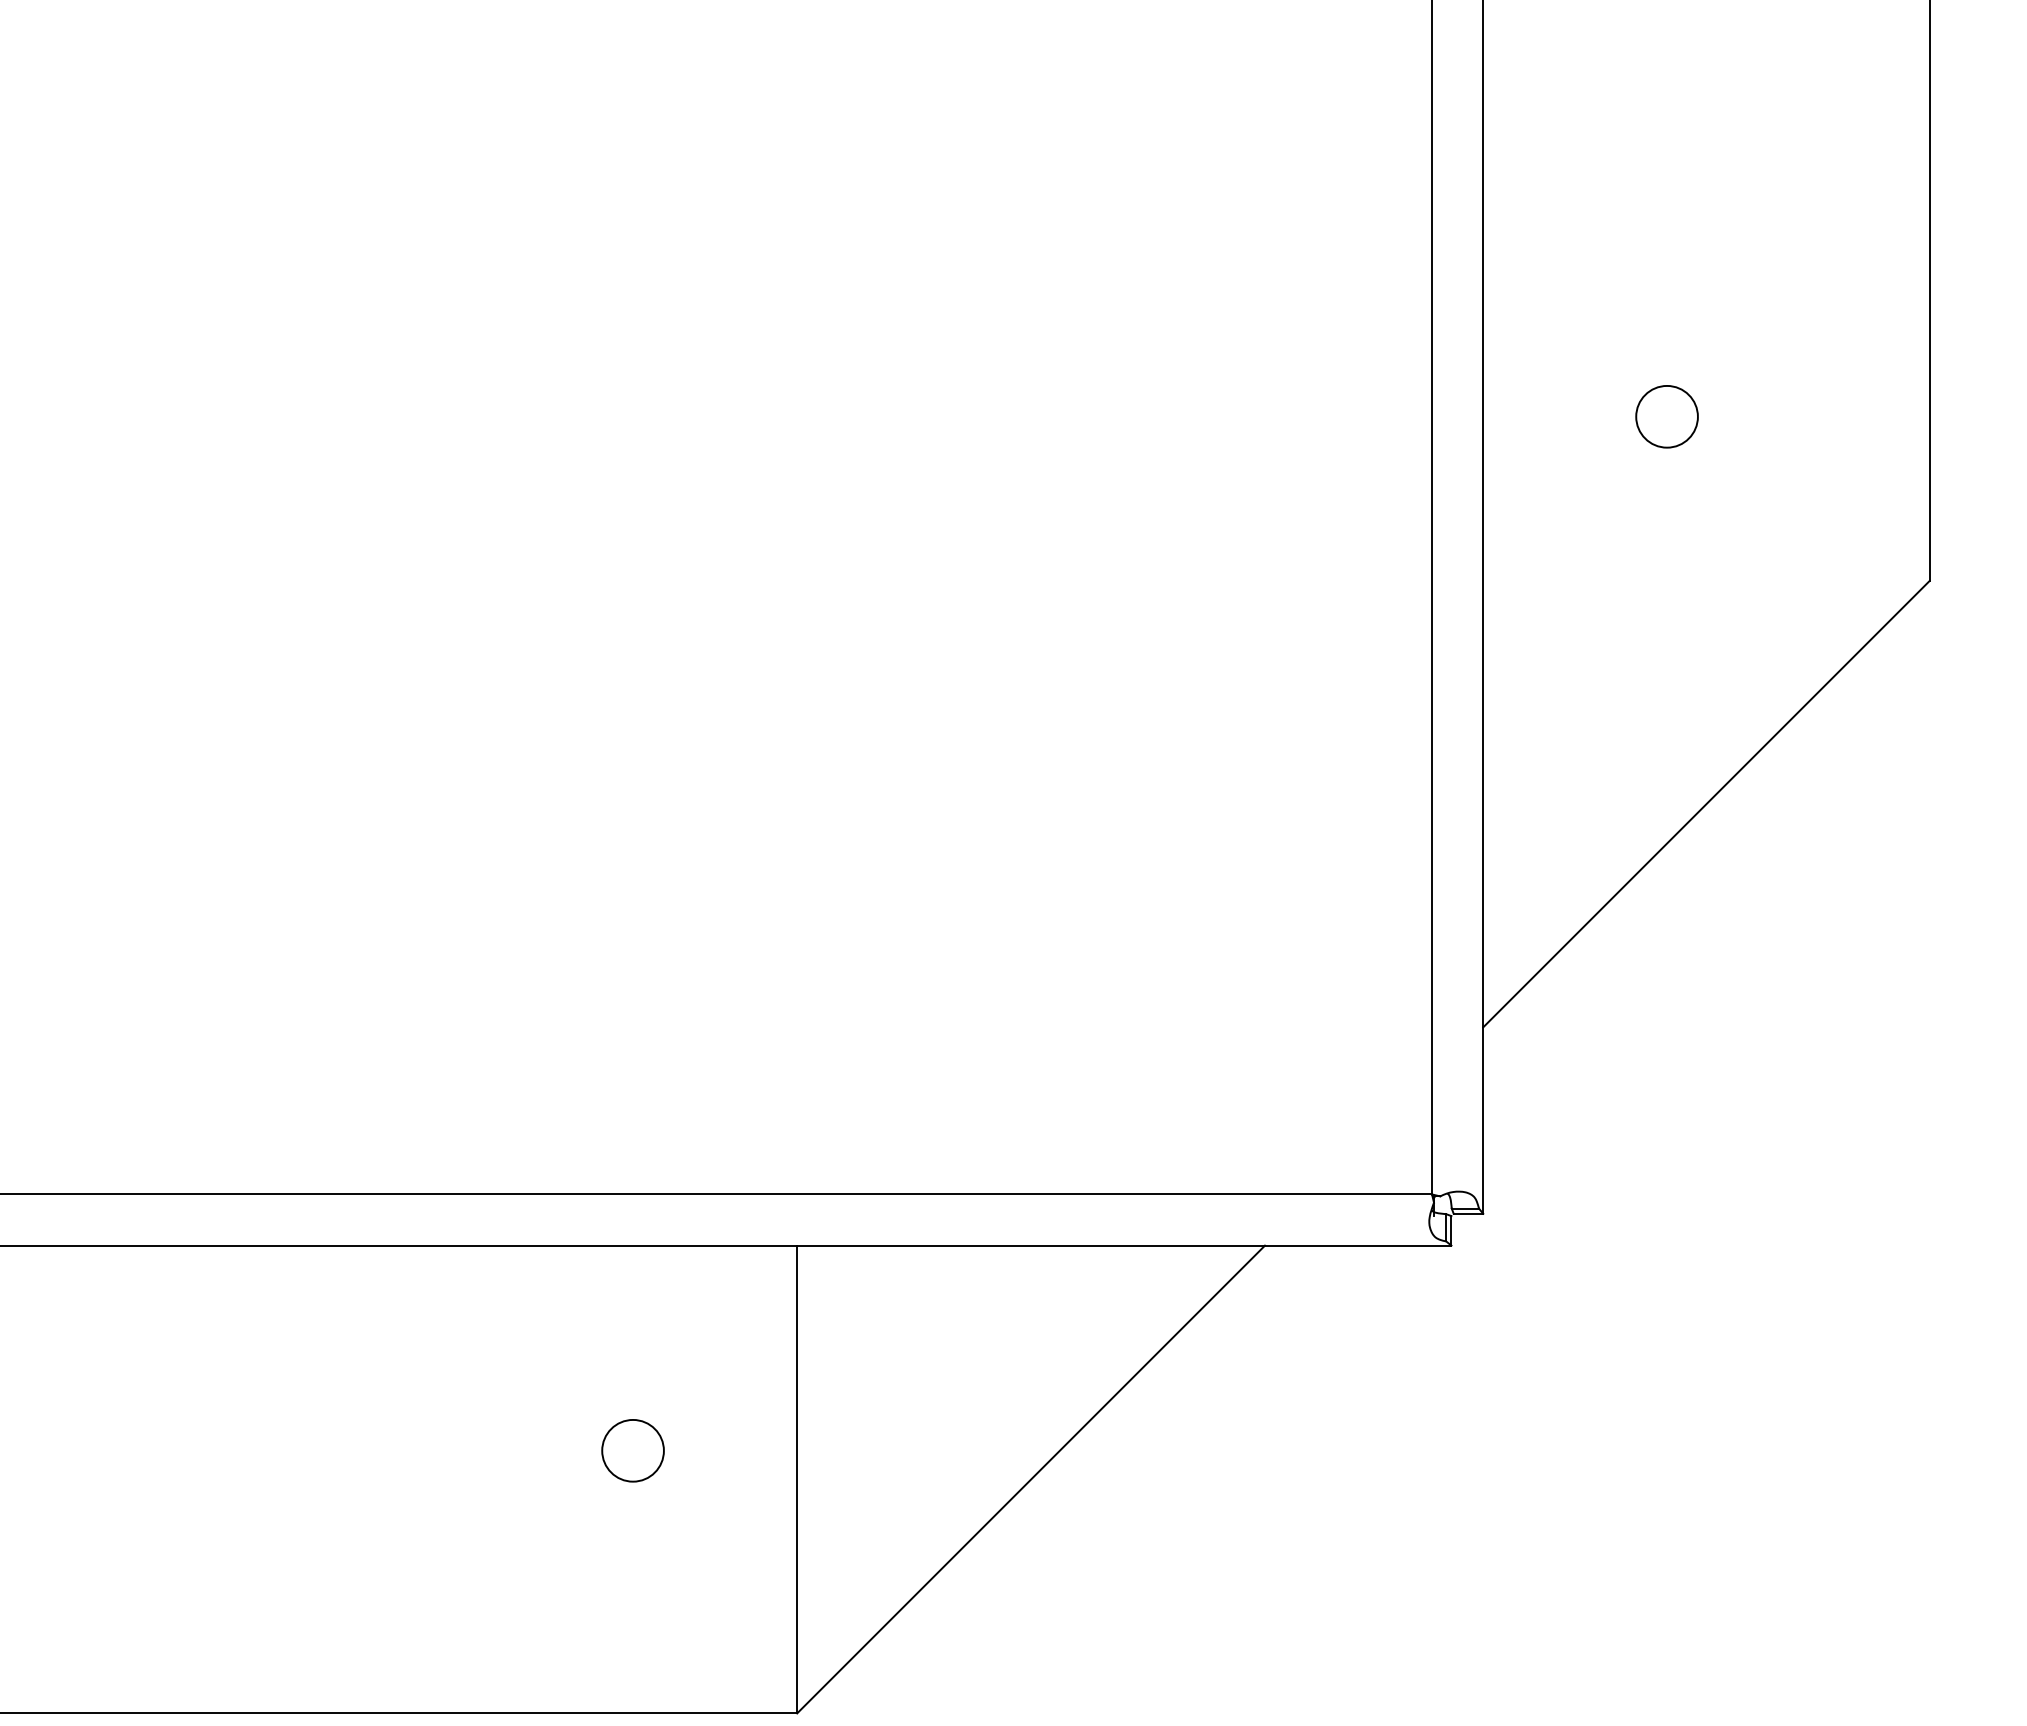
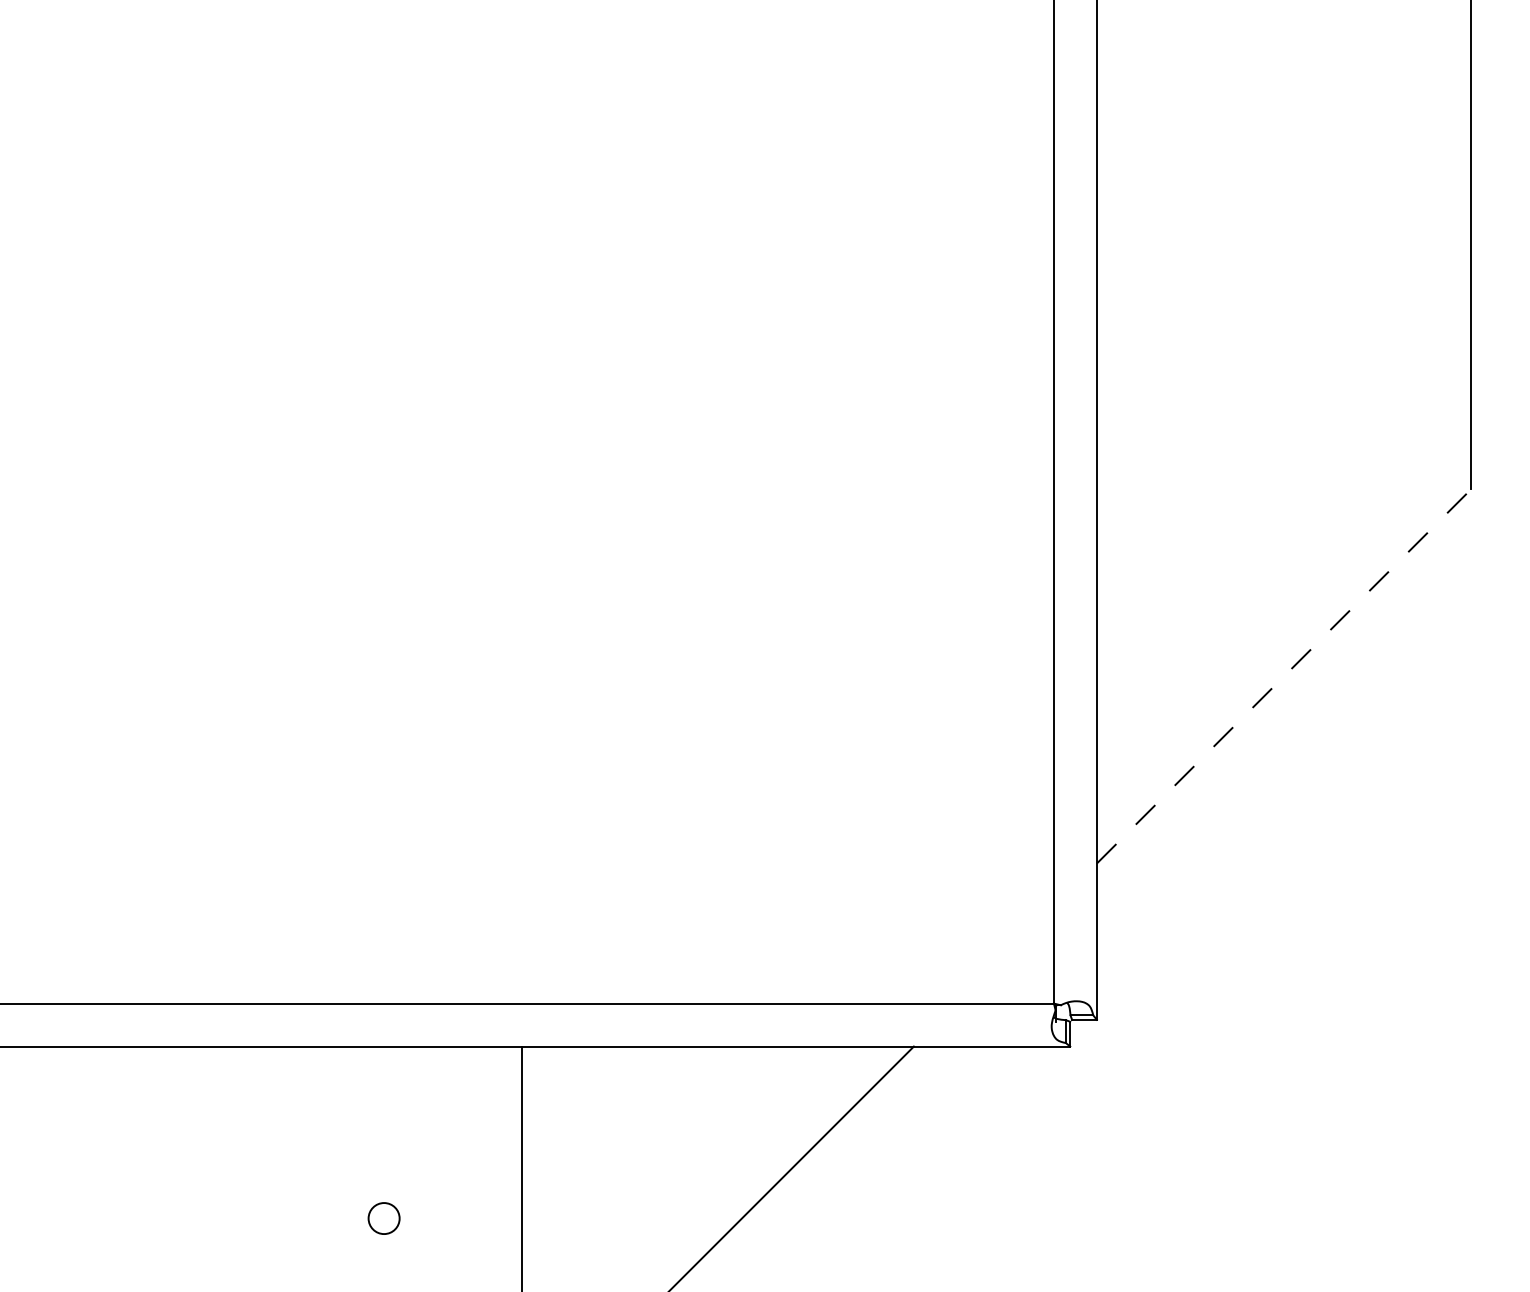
circle: (1666, 416) -> (1250, 351), removed
line: (1706, 804) -> (1284, 676), solid -> dashed
circle: (632, 1450) -> (383, 1218), size x0.6

